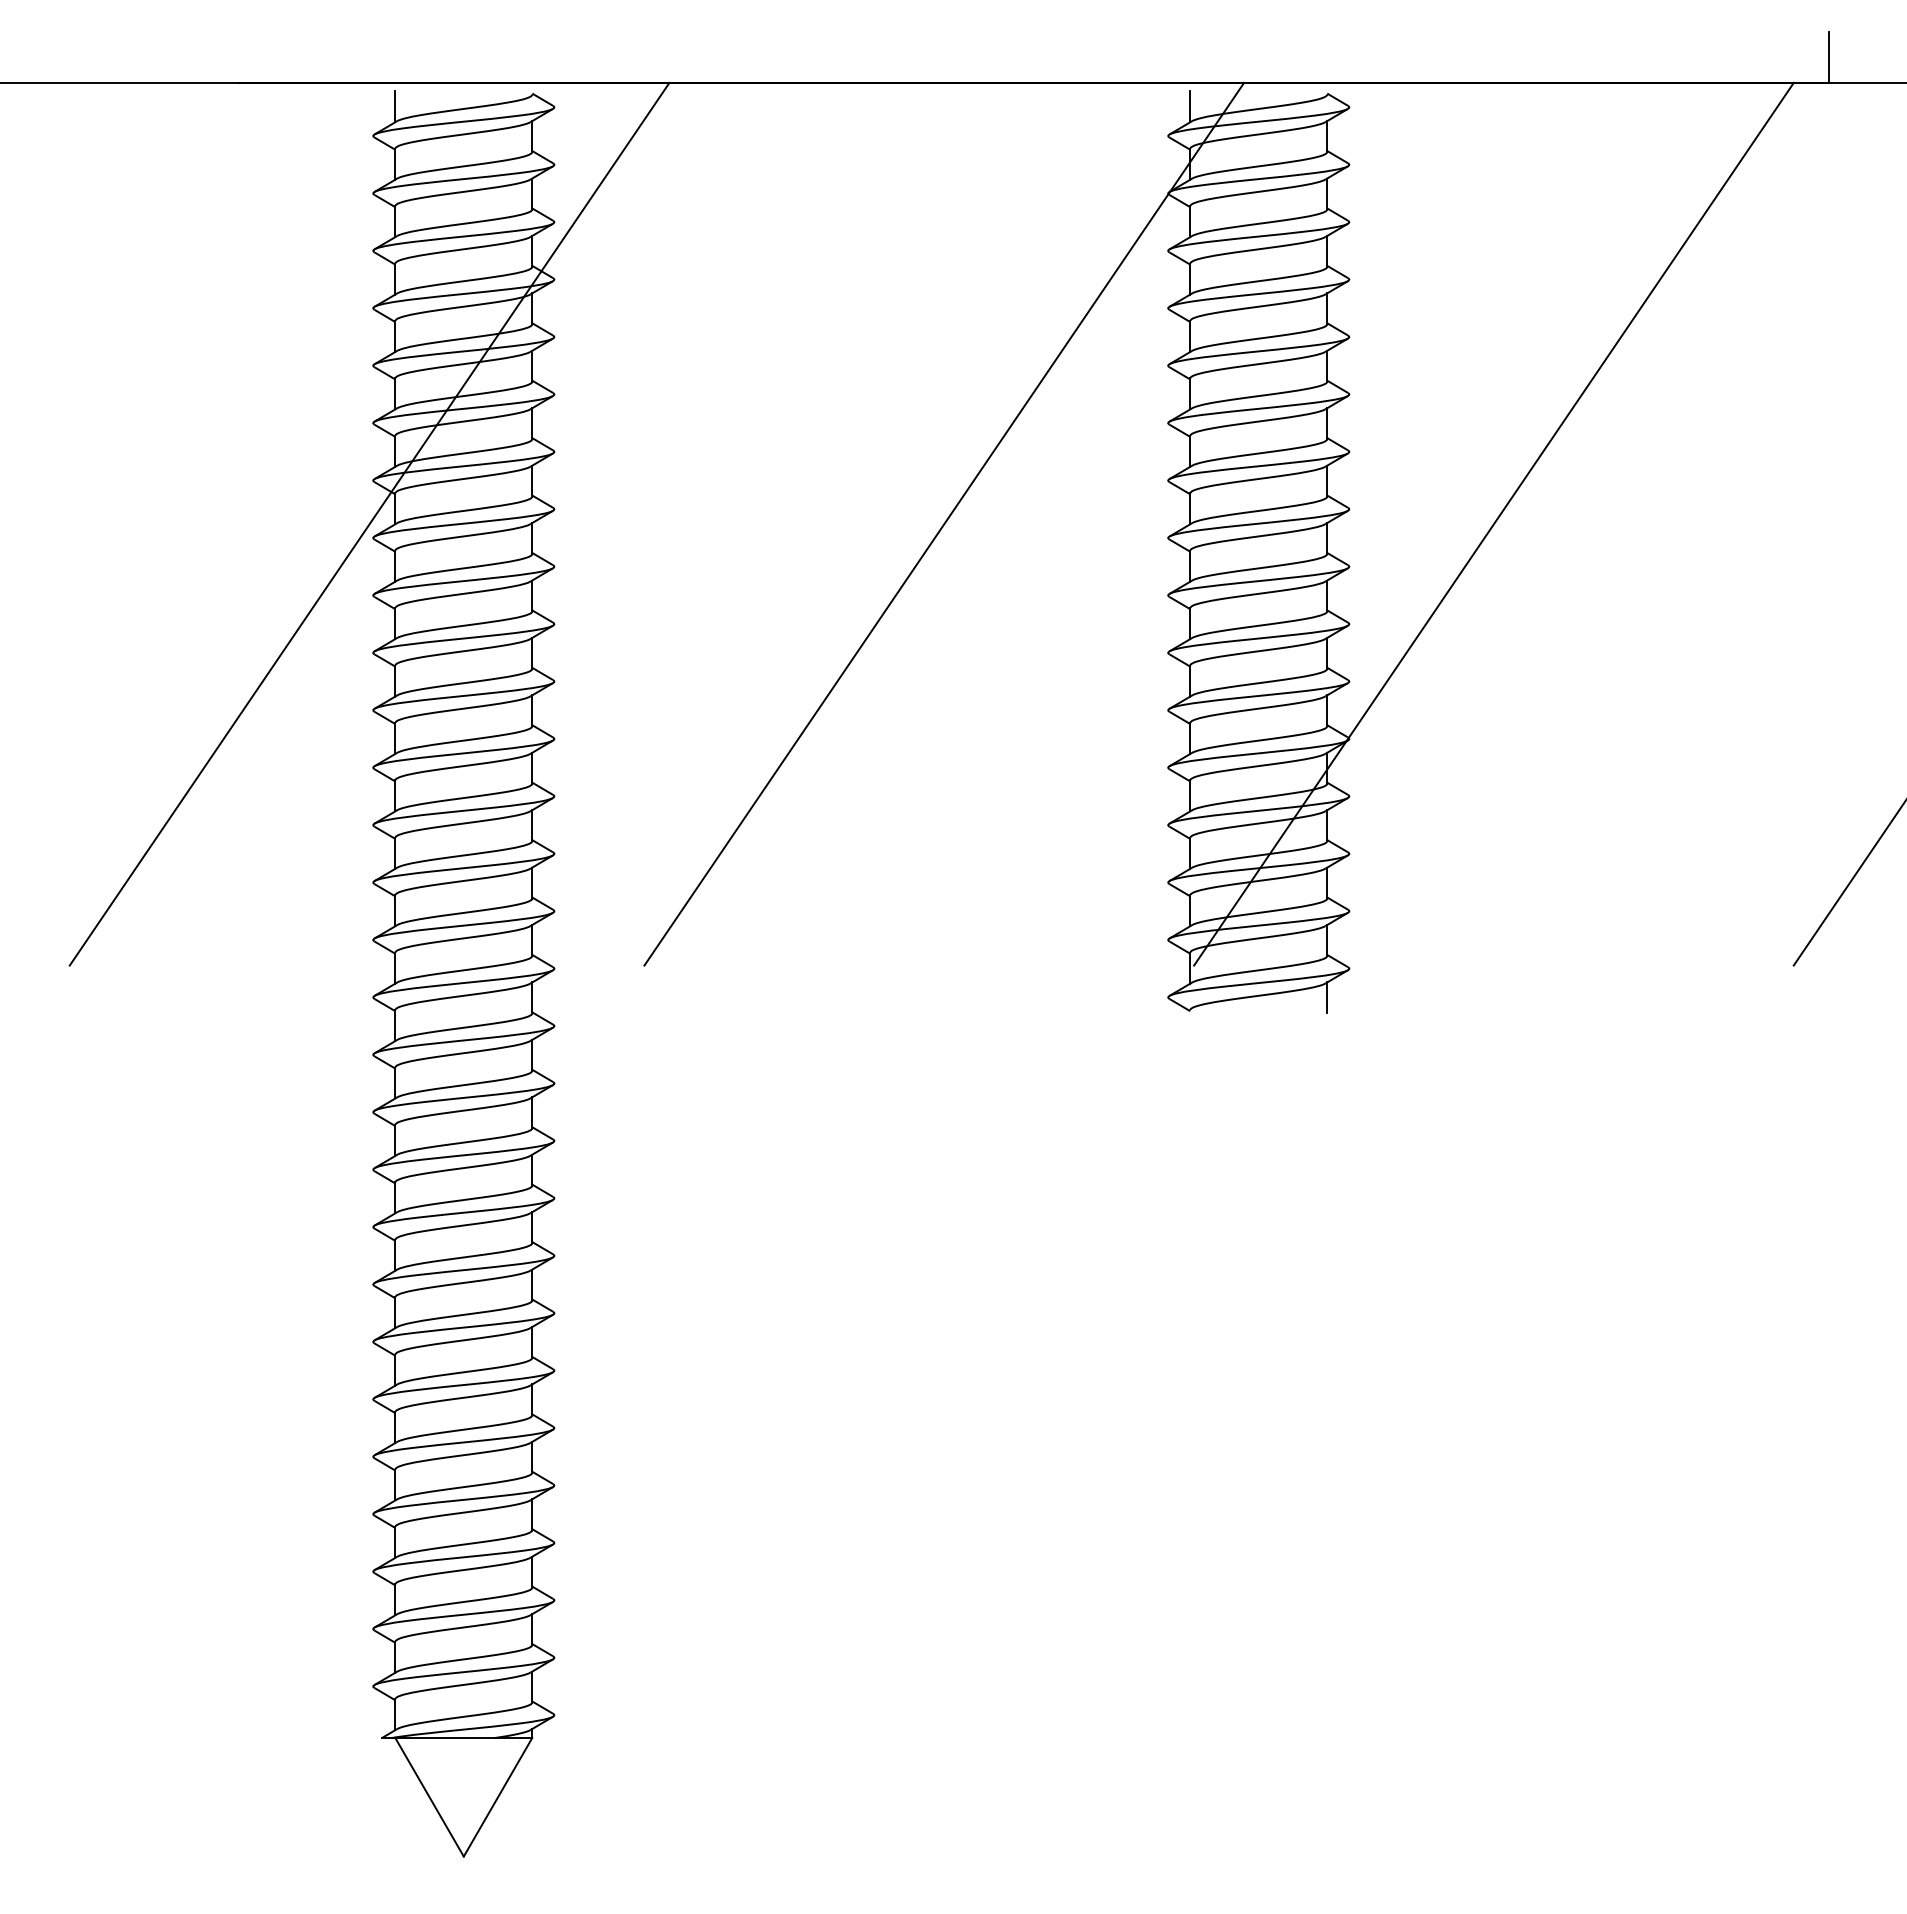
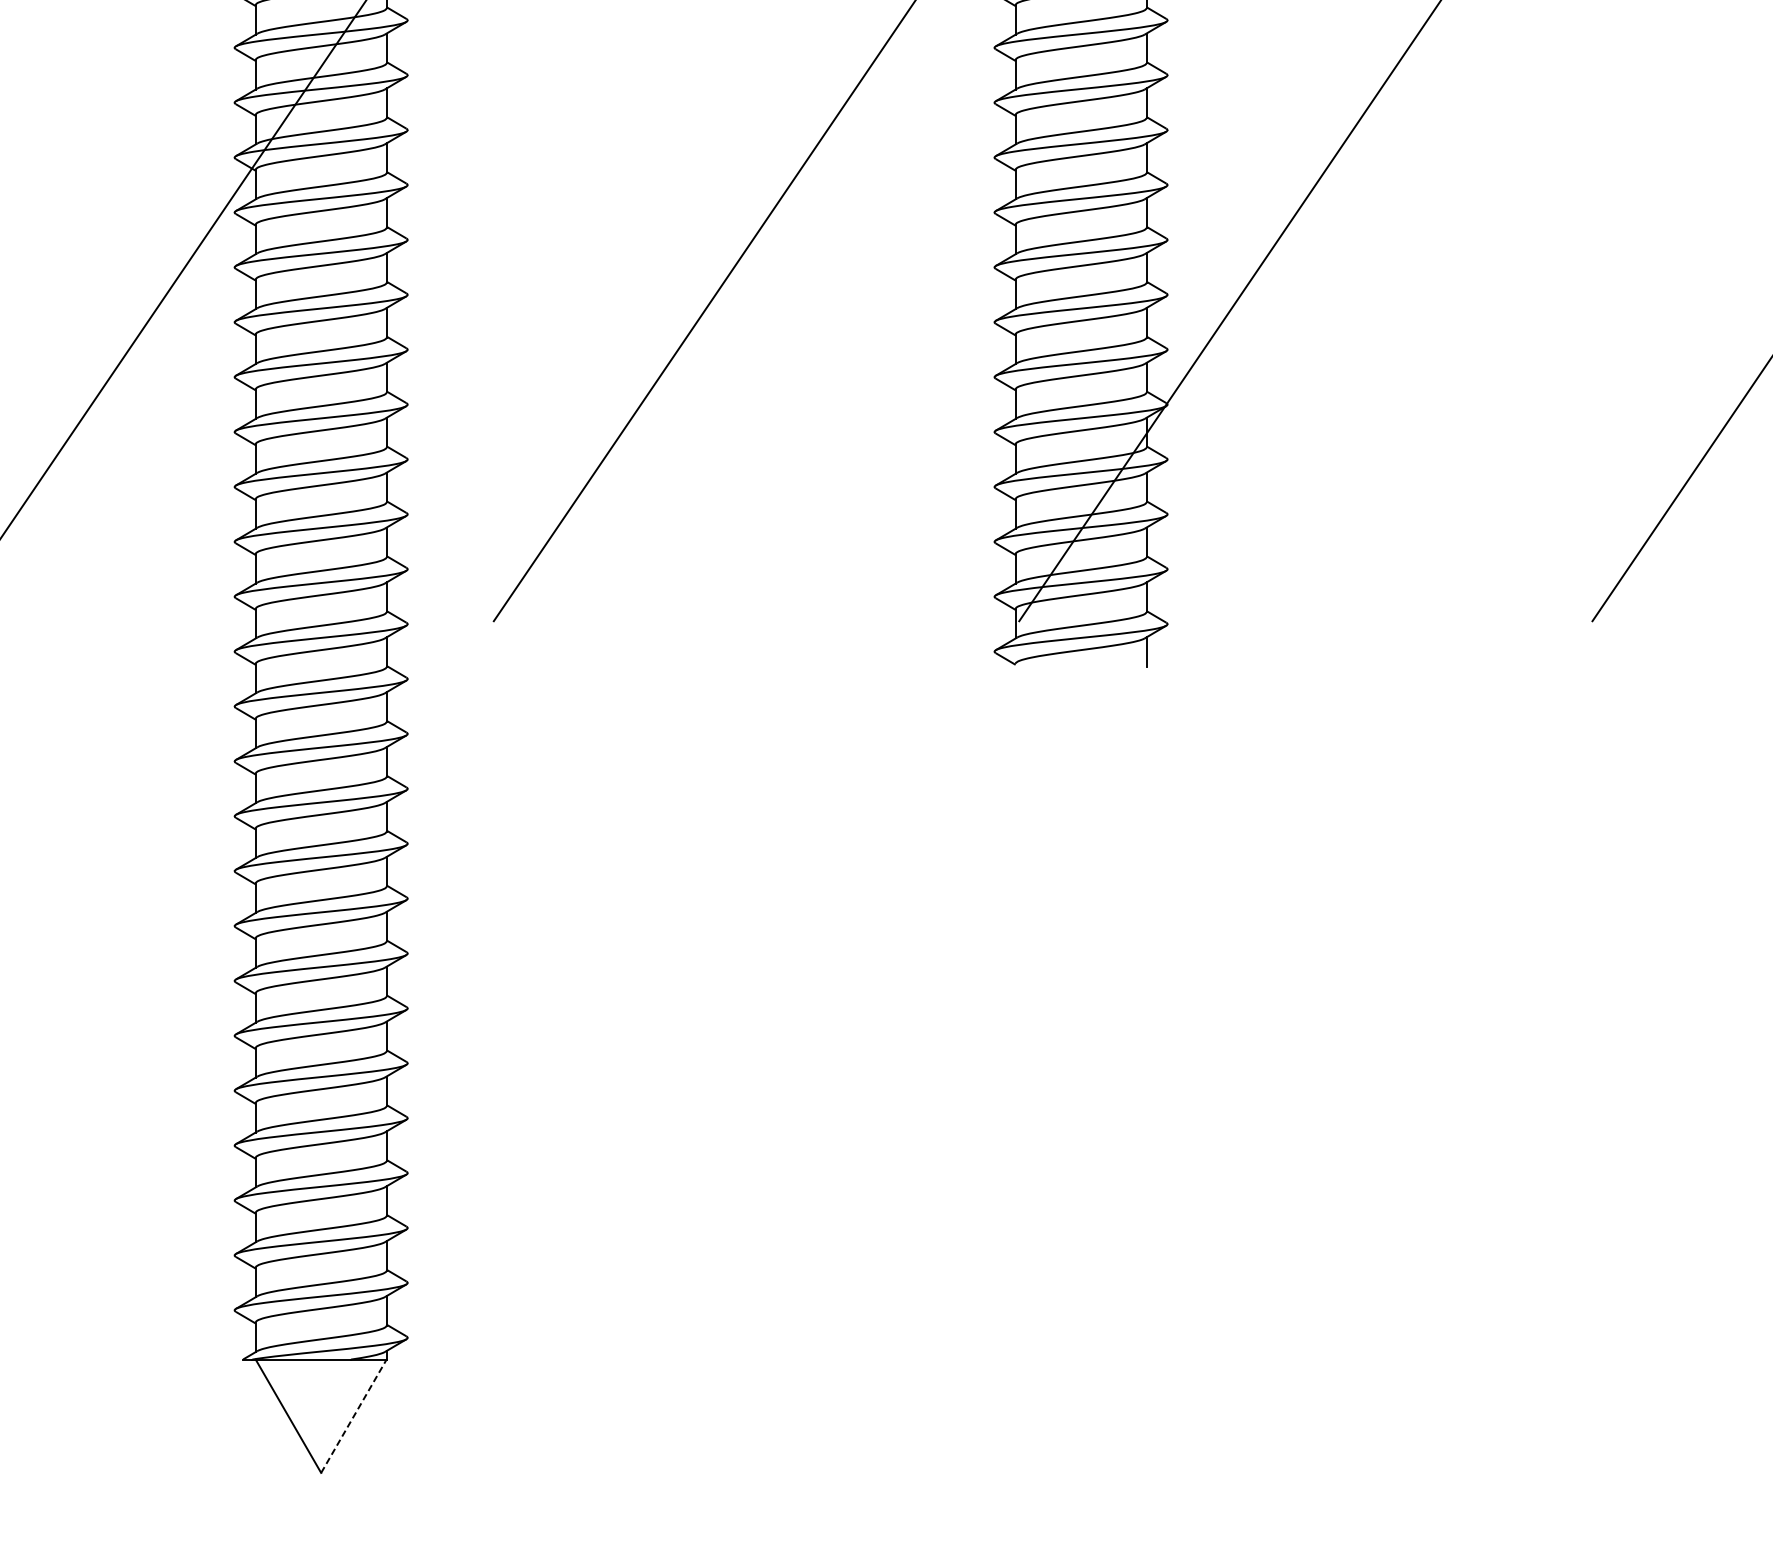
line: (498, 1796) -> (354, 1415), solid -> dashed

